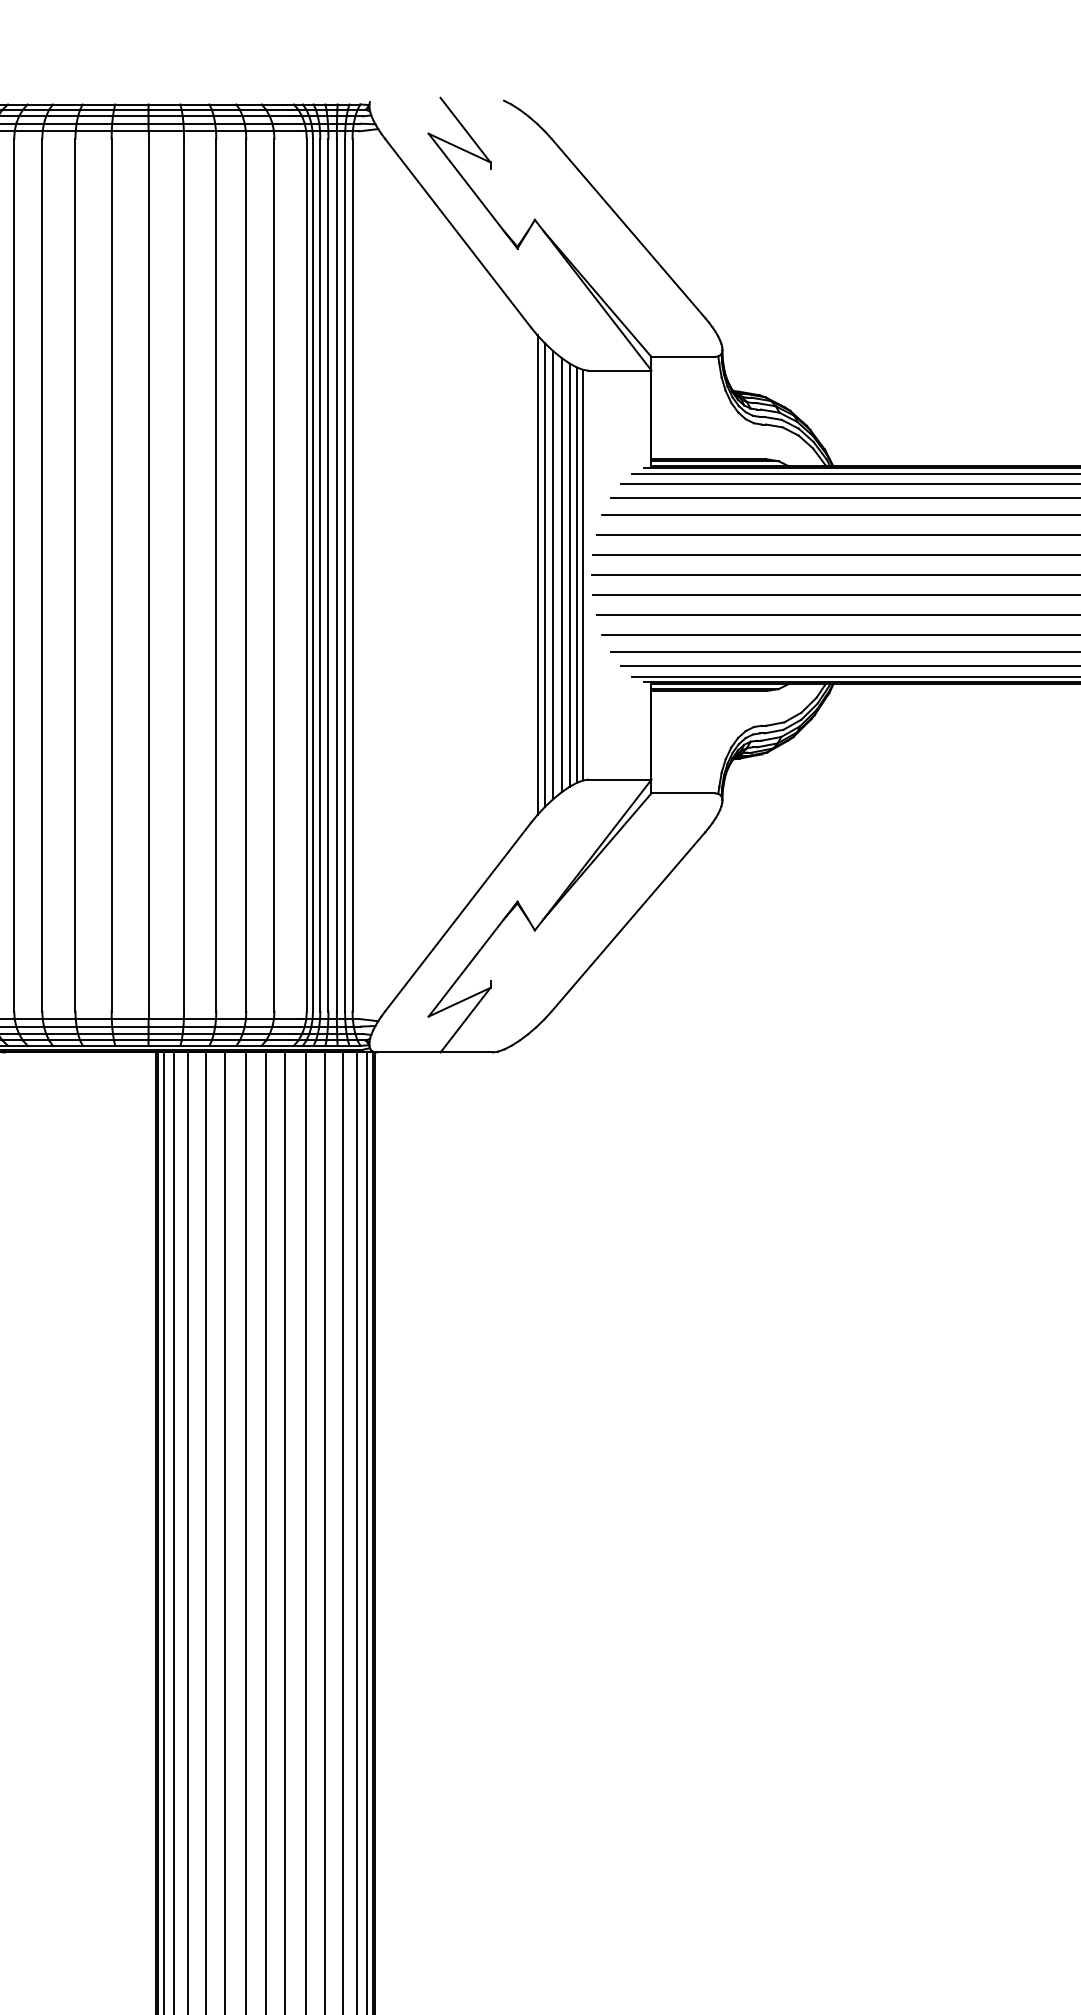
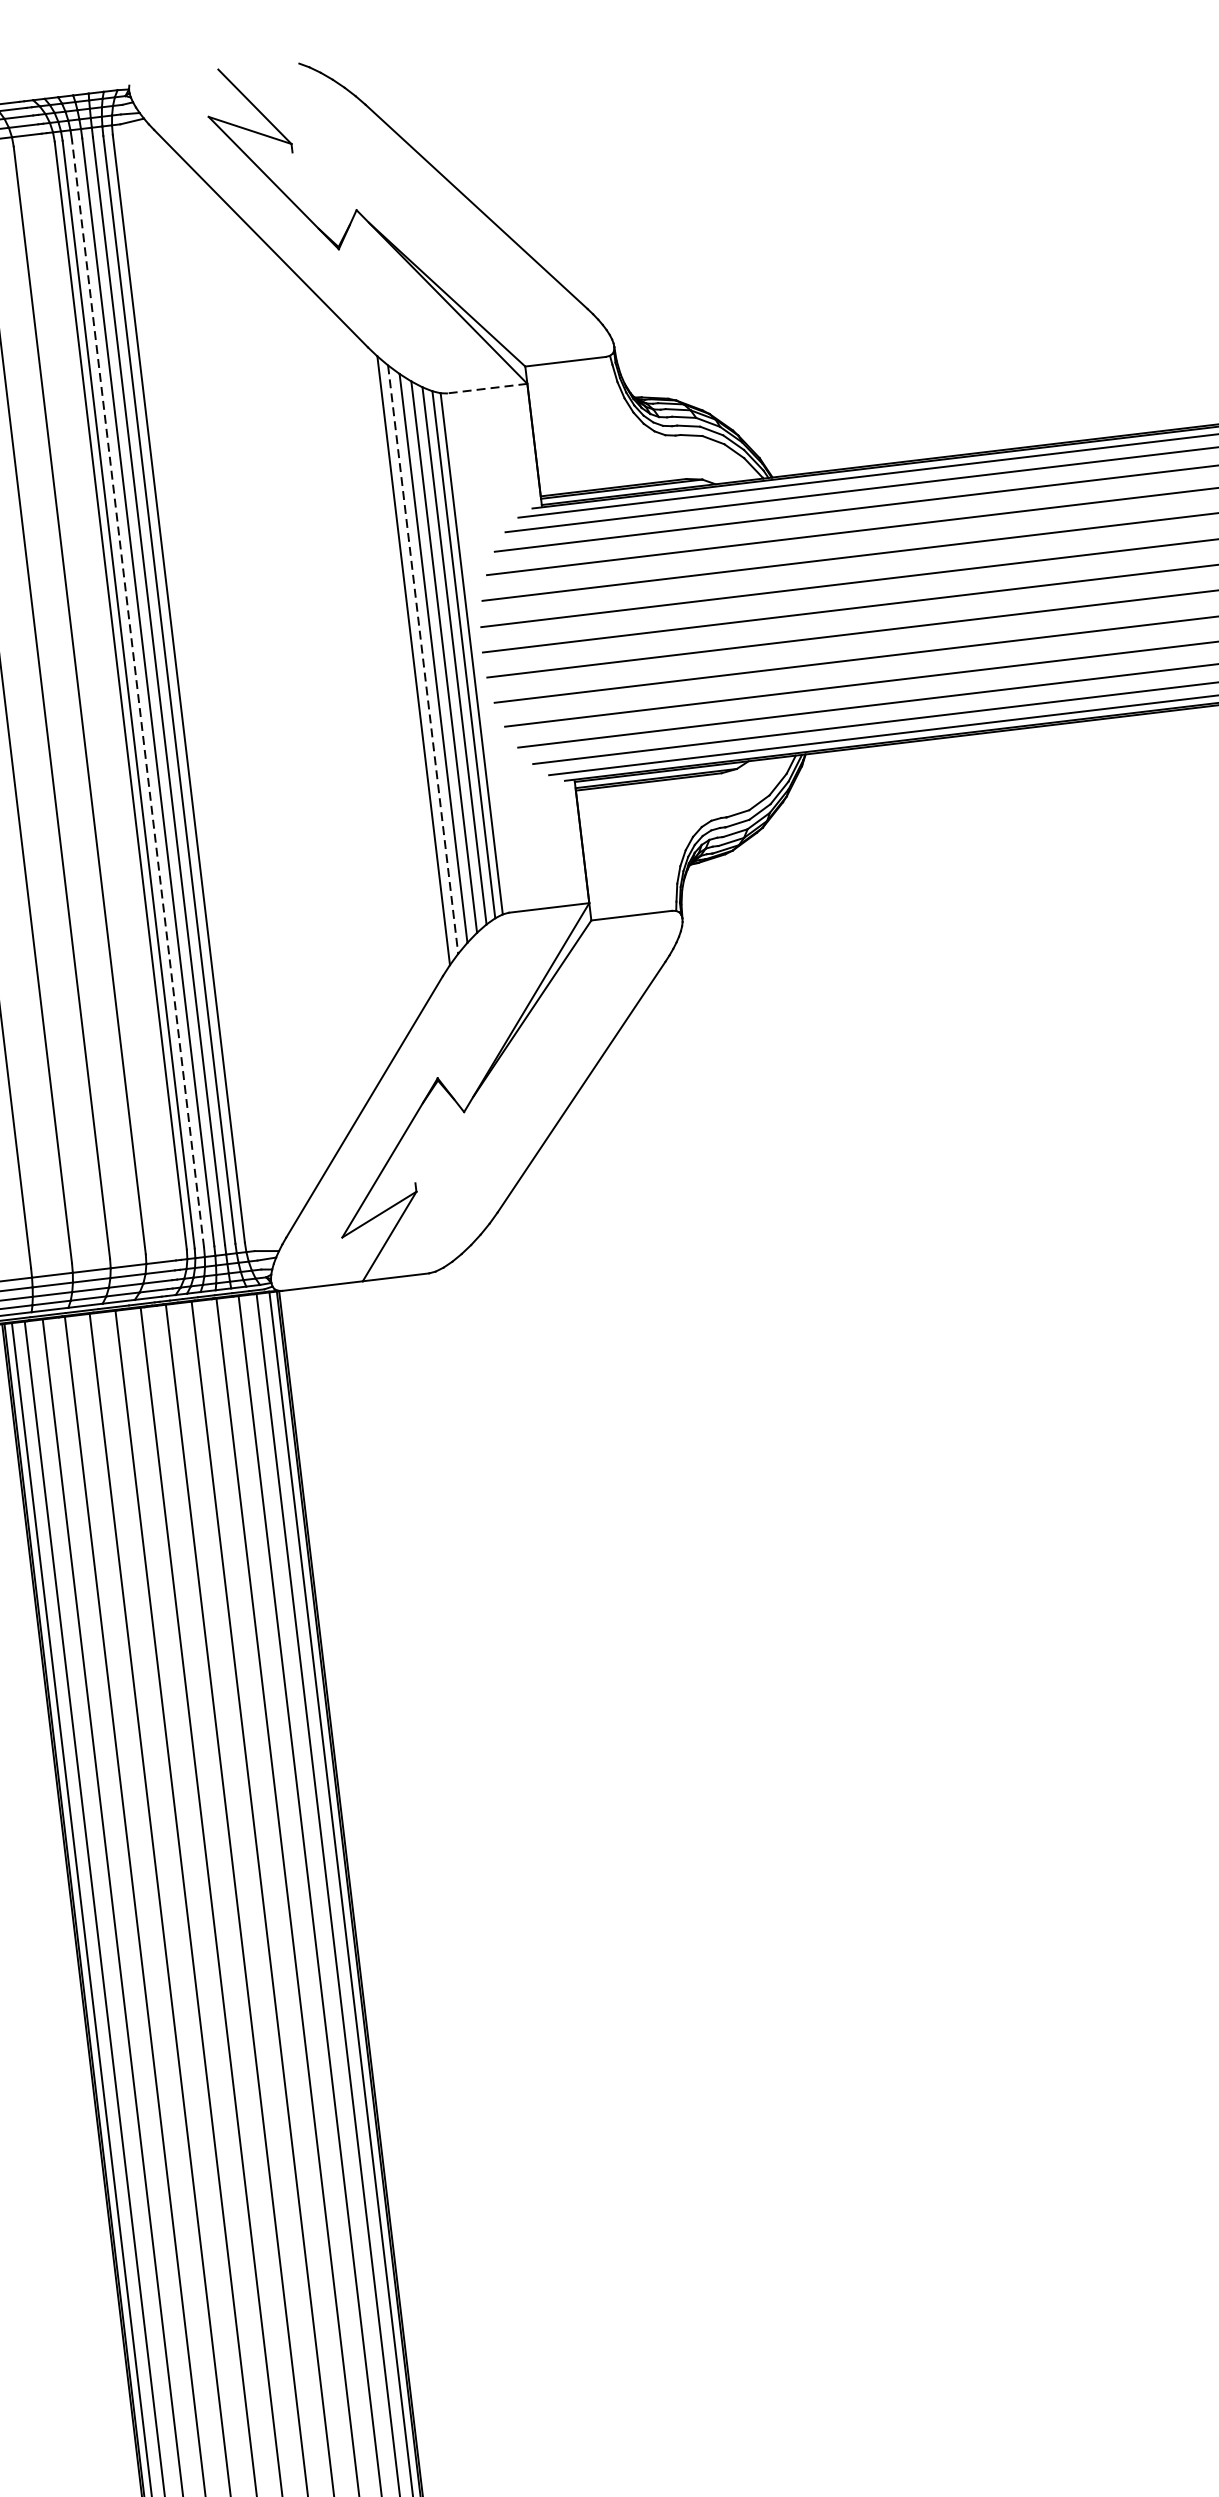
line: (619, 370) -> (486, 388), solid -> dashed
line: (320, 574) -> (138, 692), solid -> dashed
line: (544, 575) -> (422, 660), solid -> dashed

